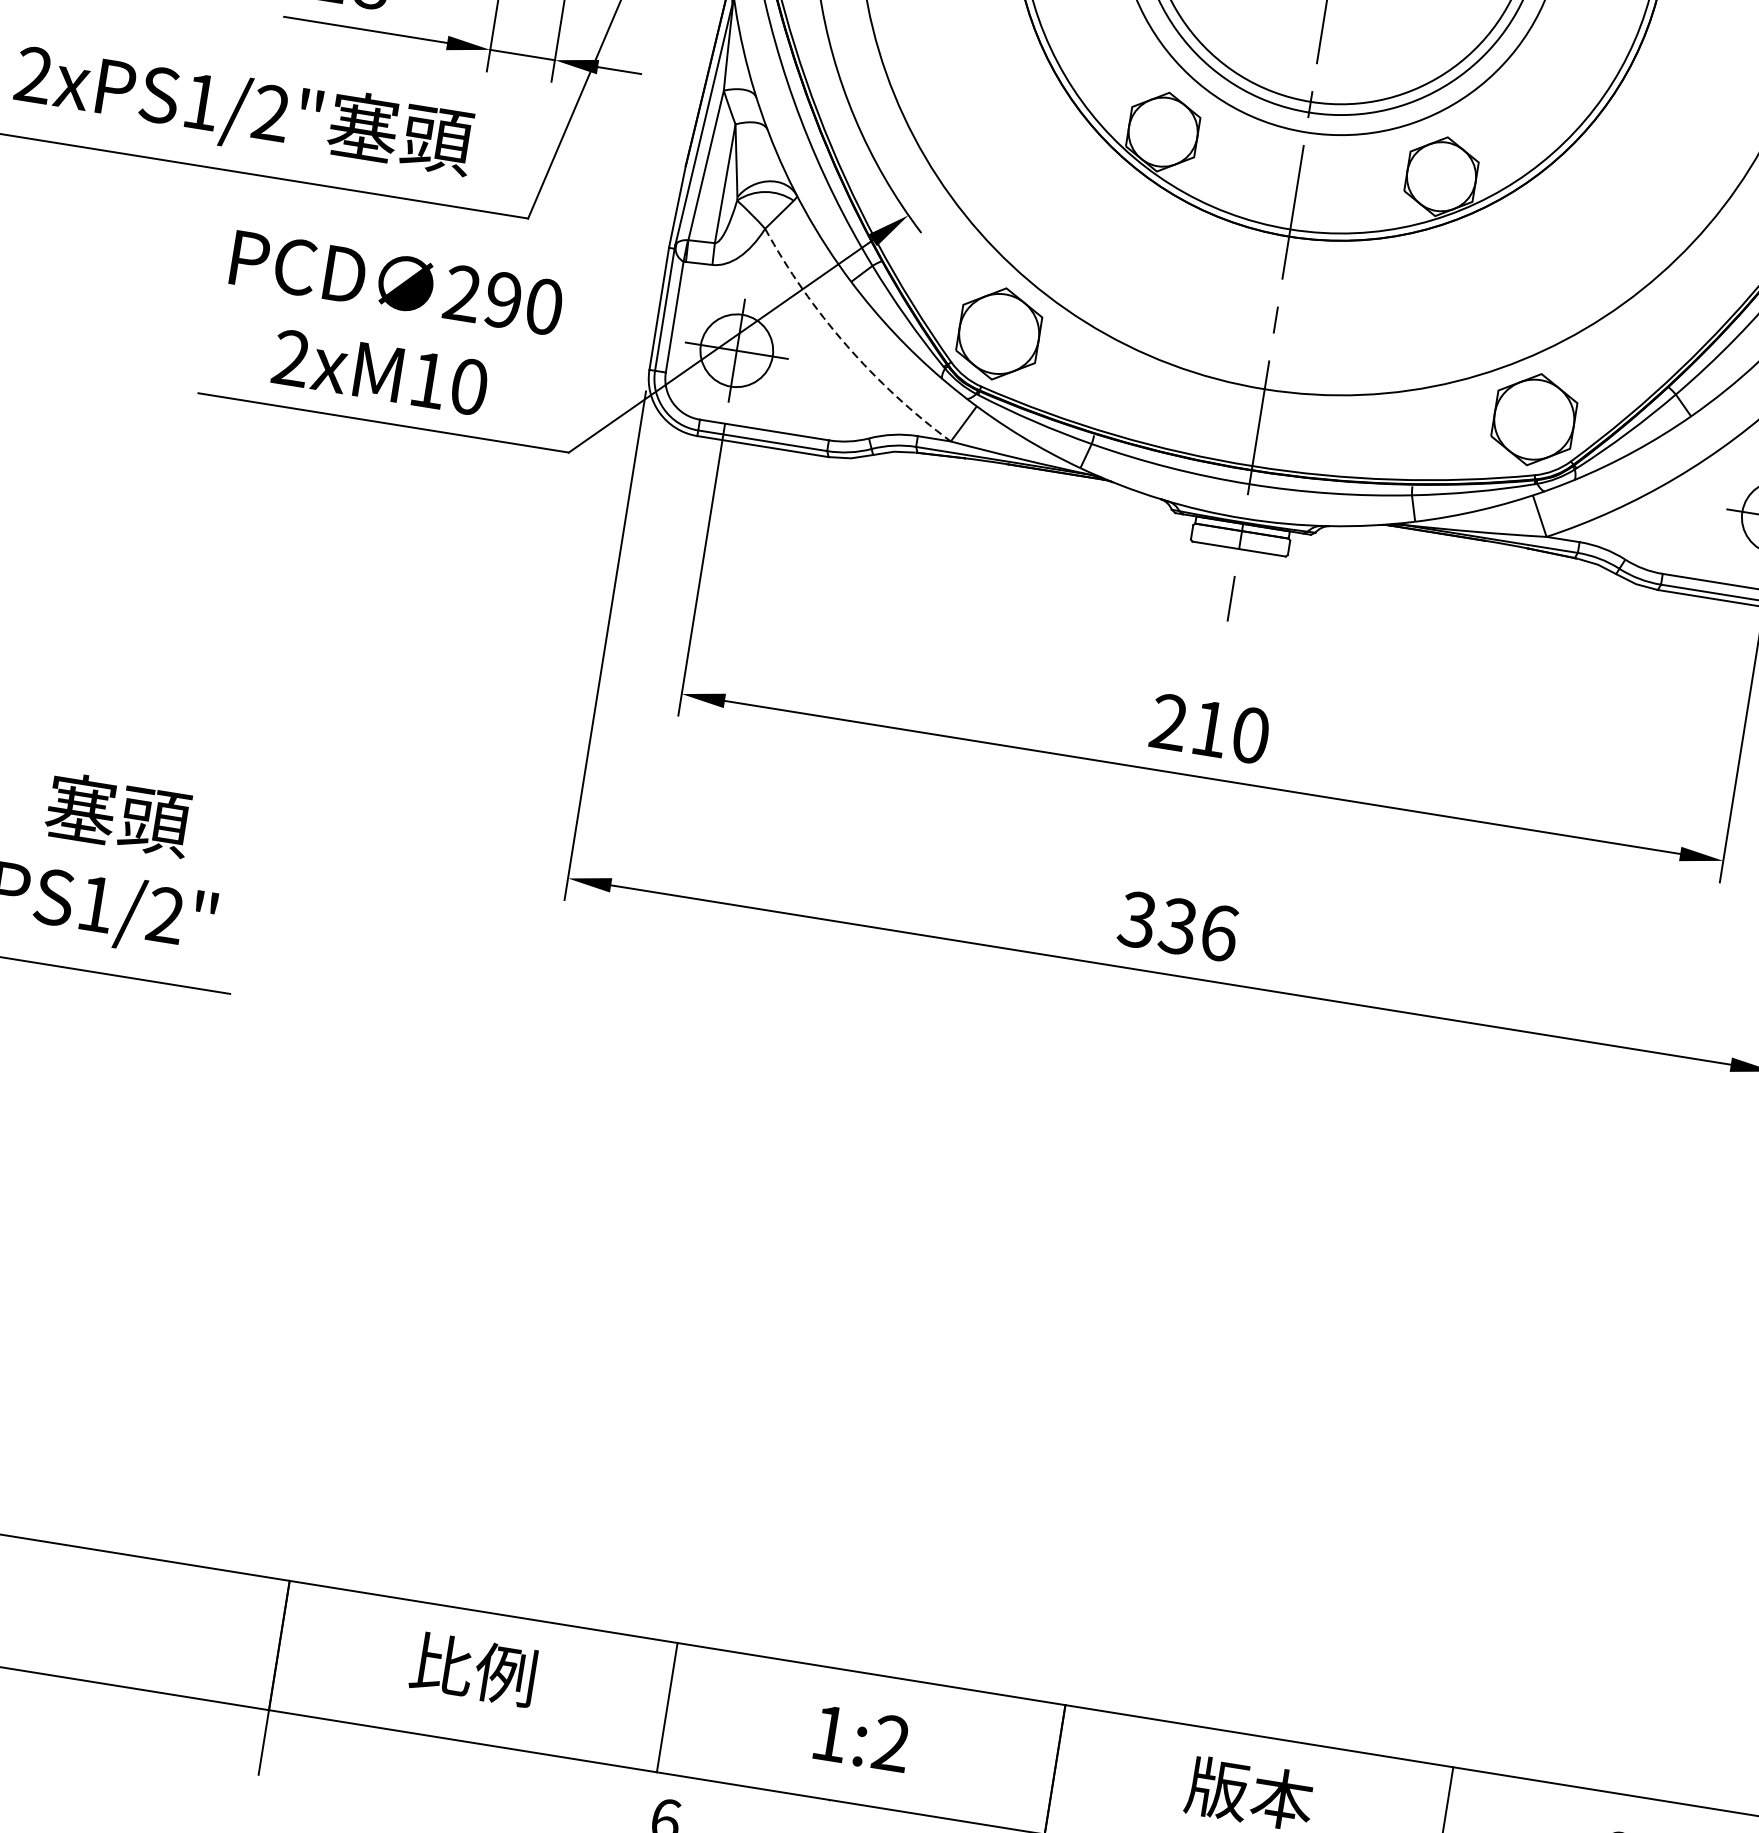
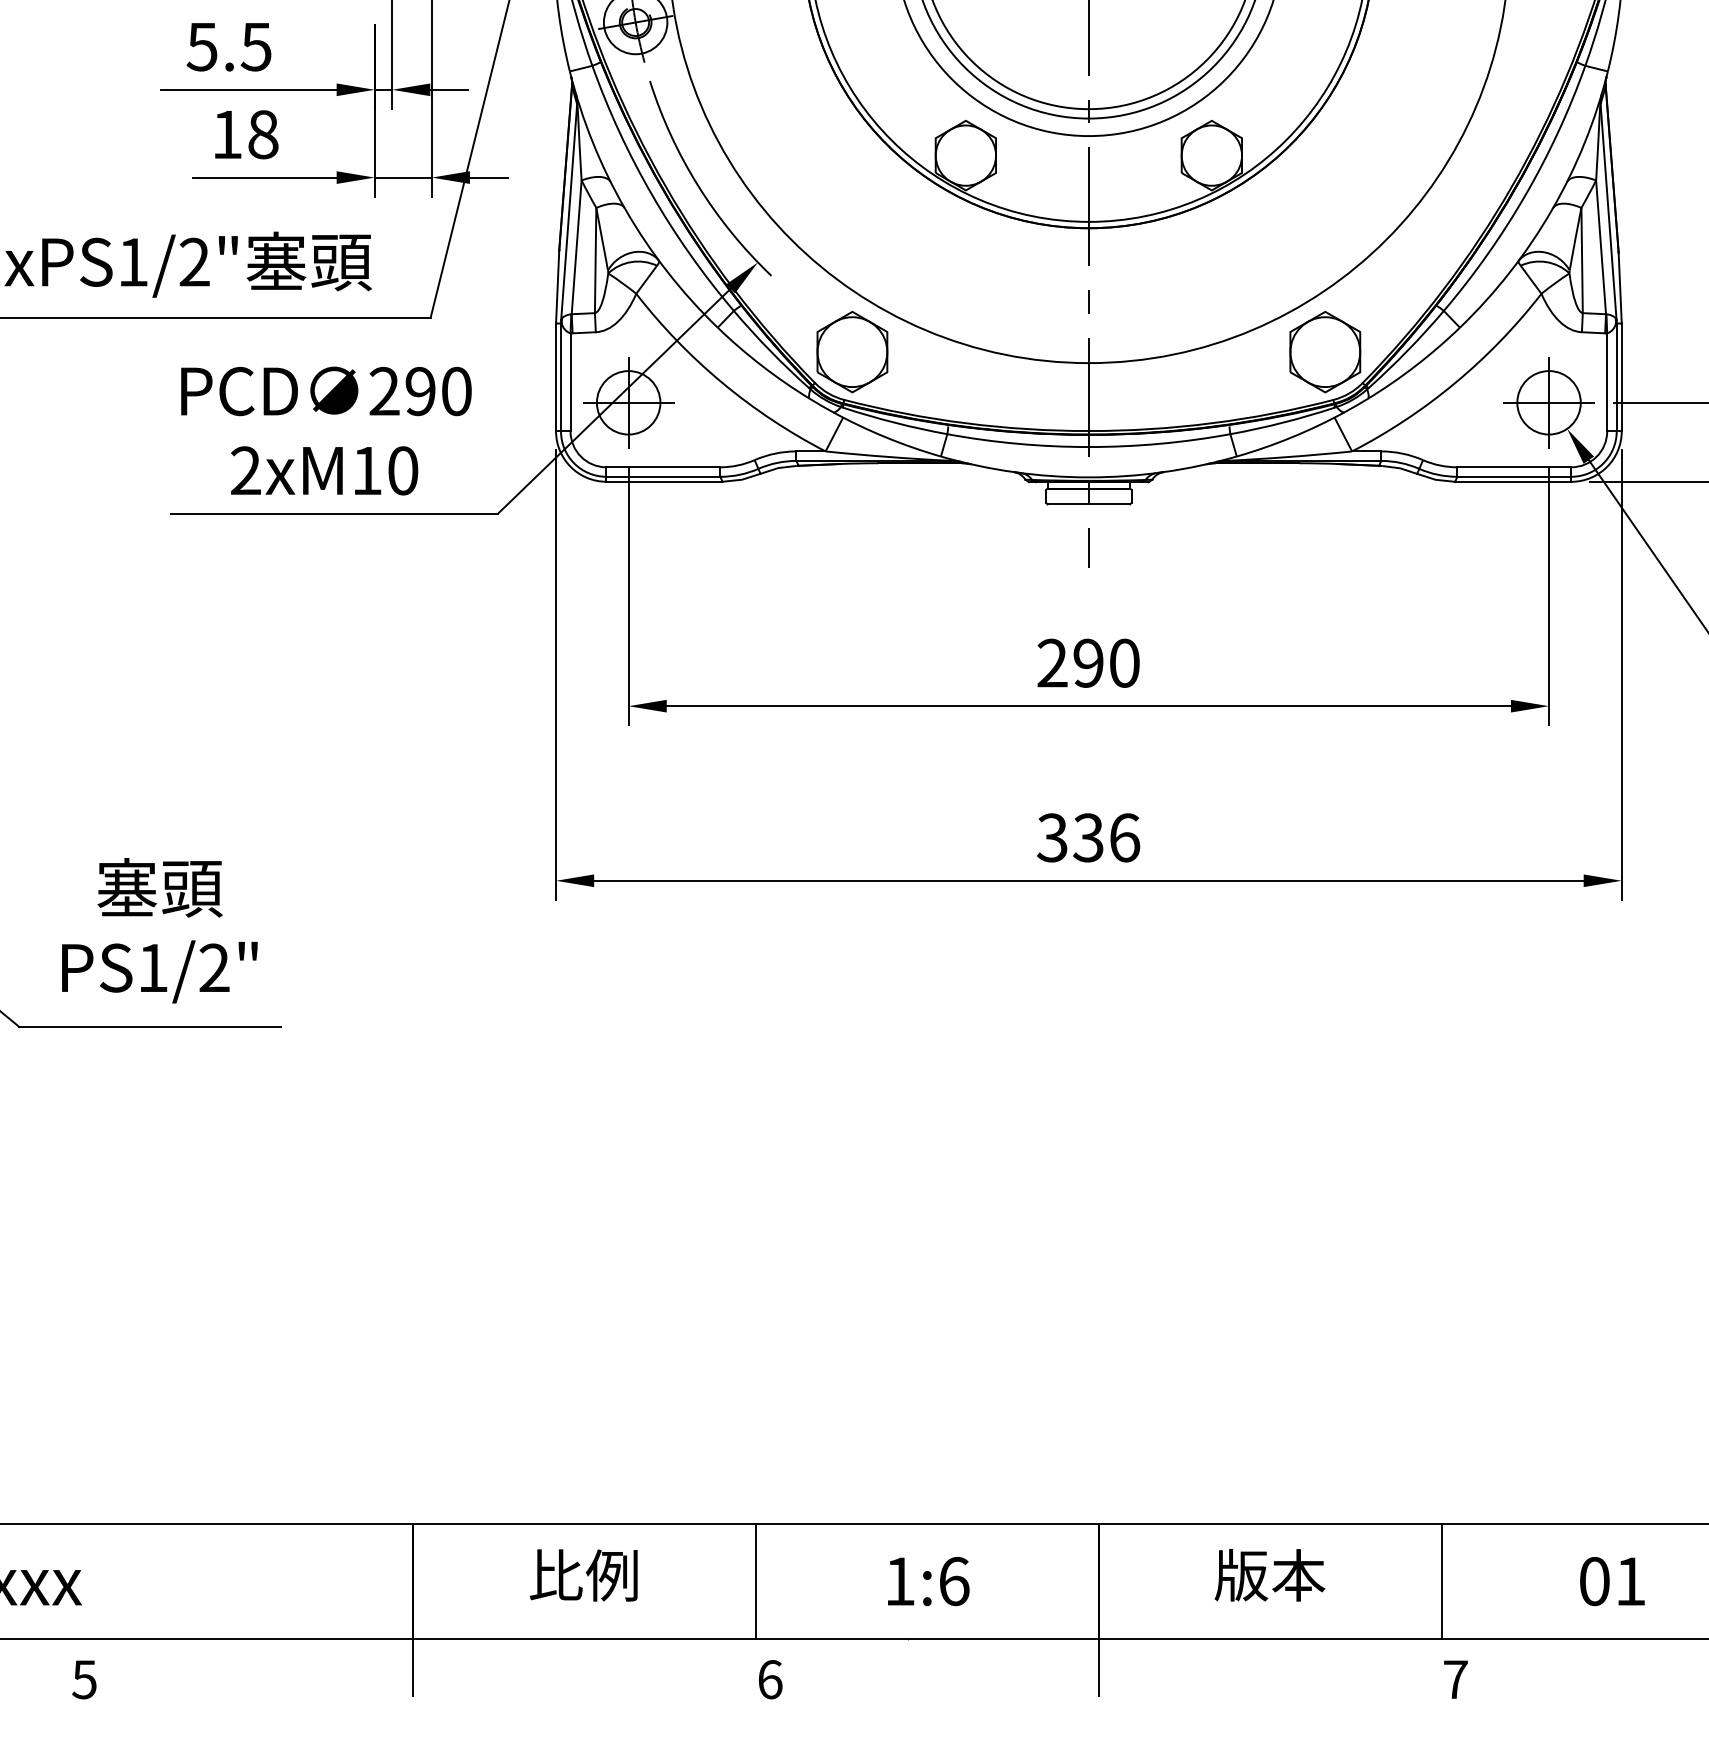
arc: (846, 344) -> (722, 382), dashed -> solid
text: (1210, 727) -> (1088, 662), 210 -> 290
text: (891, 1743) -> (954, 1581), 1:2 -> 1:6

